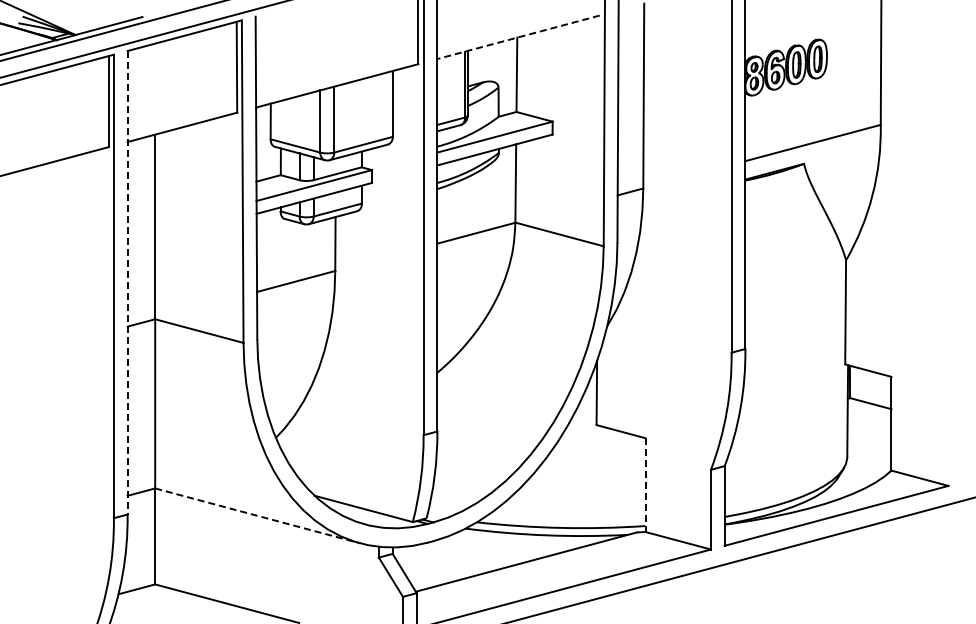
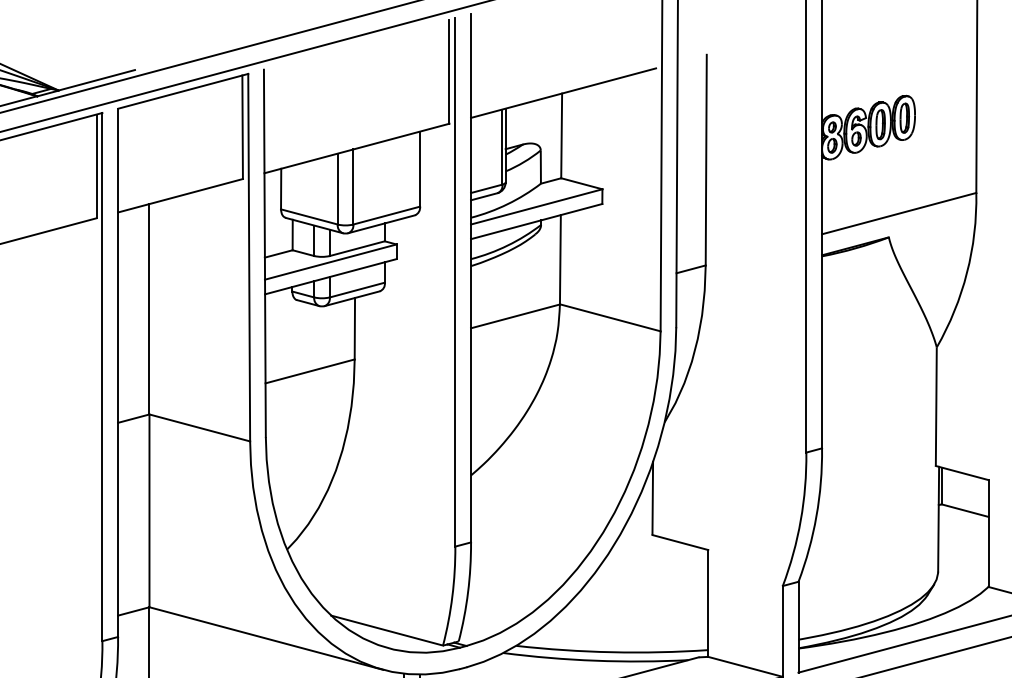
line: (518, 37) -> (563, 93), dashed -> solid
line: (127, 282) -> (117, 372), dashed -> solid
line: (645, 485) -> (708, 603), dashed -> solid
line: (258, 516) -> (267, 639), dashed -> solid

